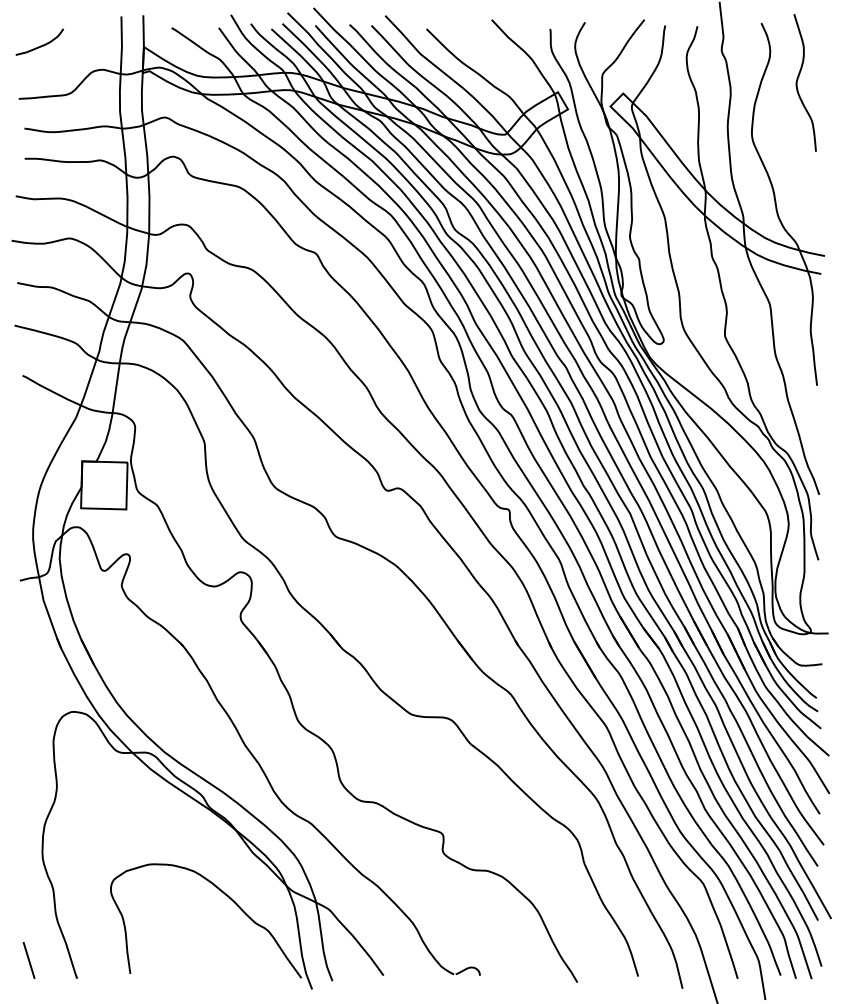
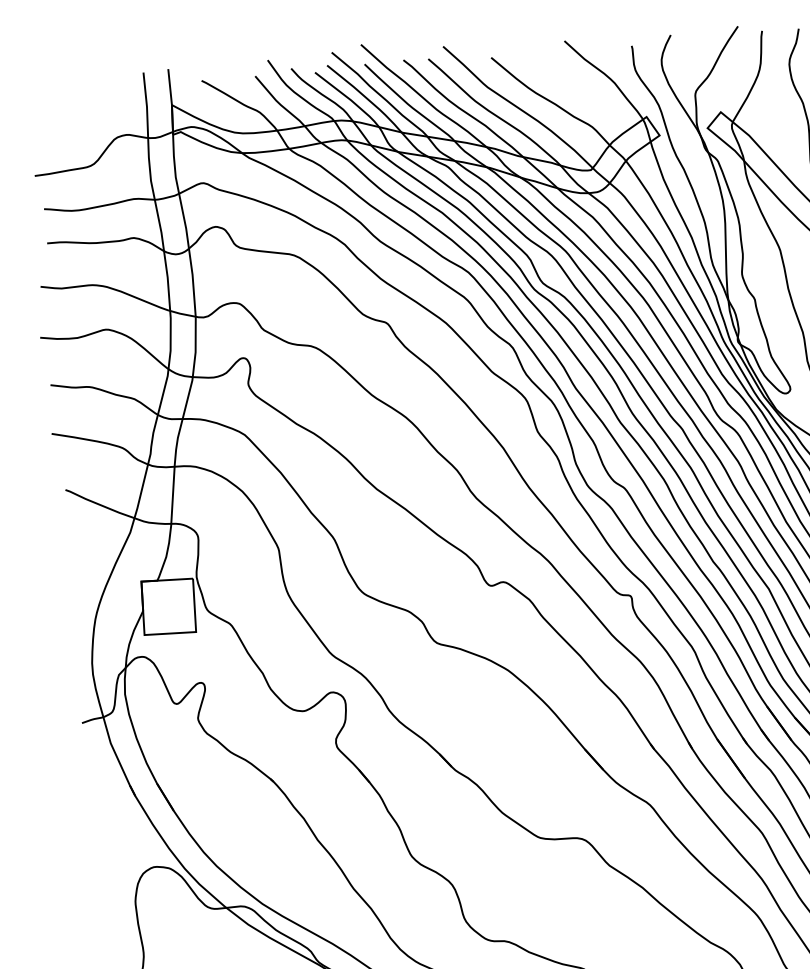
curve: (40, 45) -> (54, 113), removed

